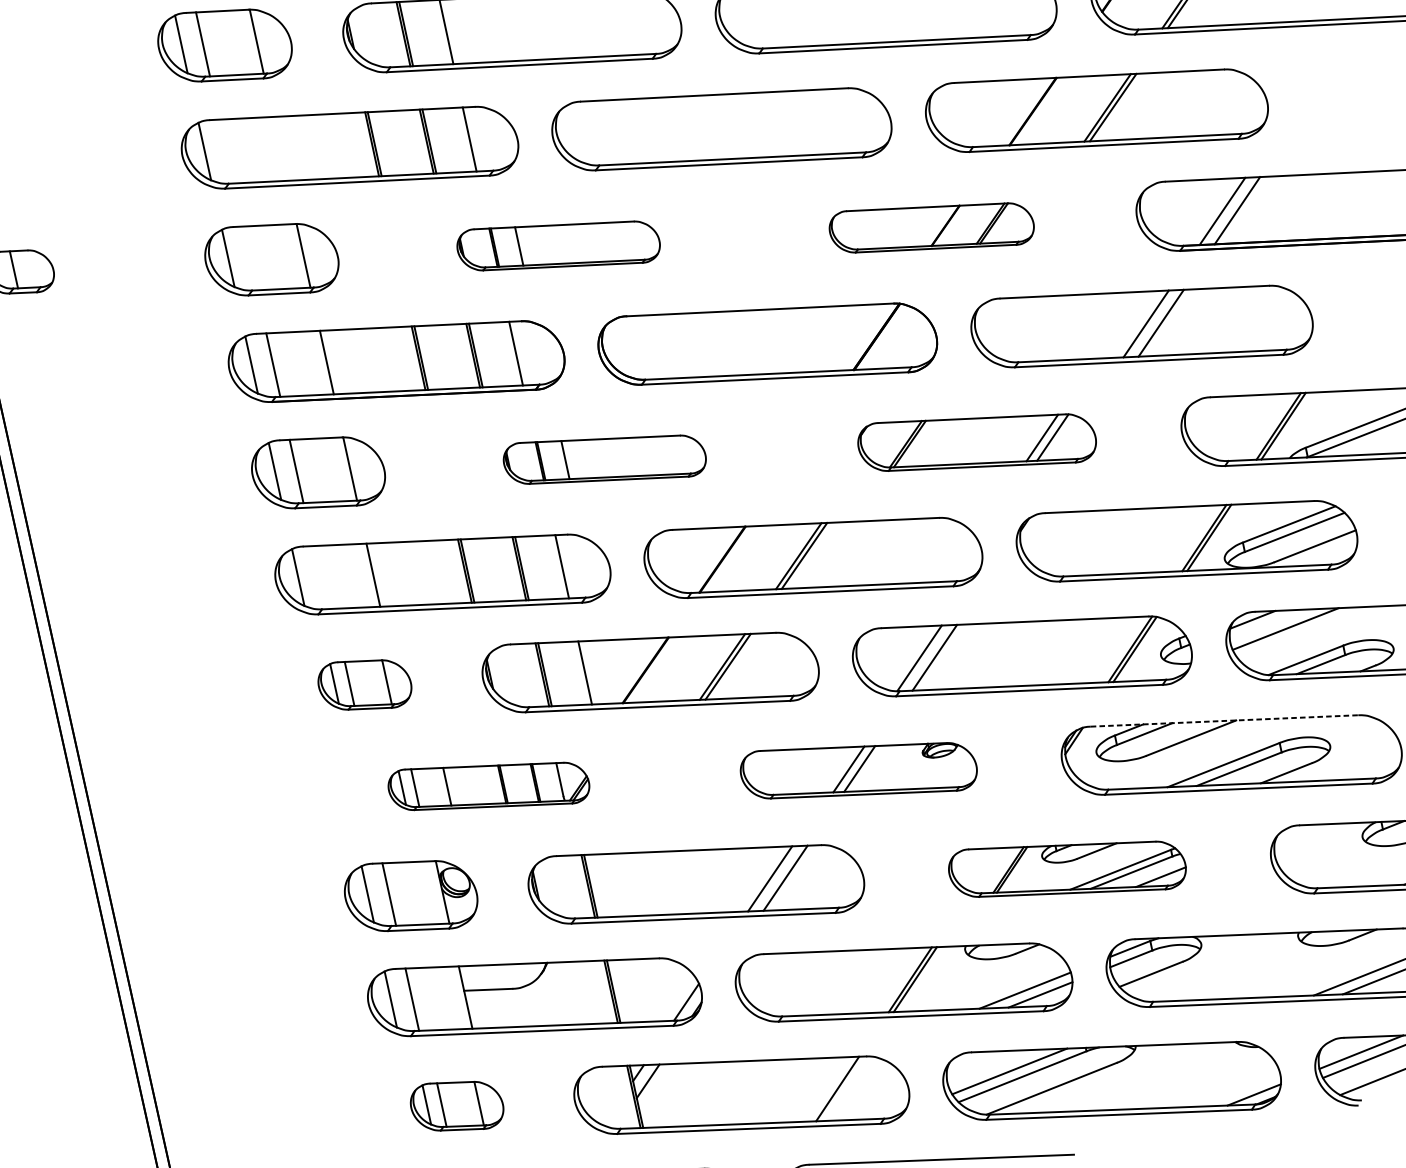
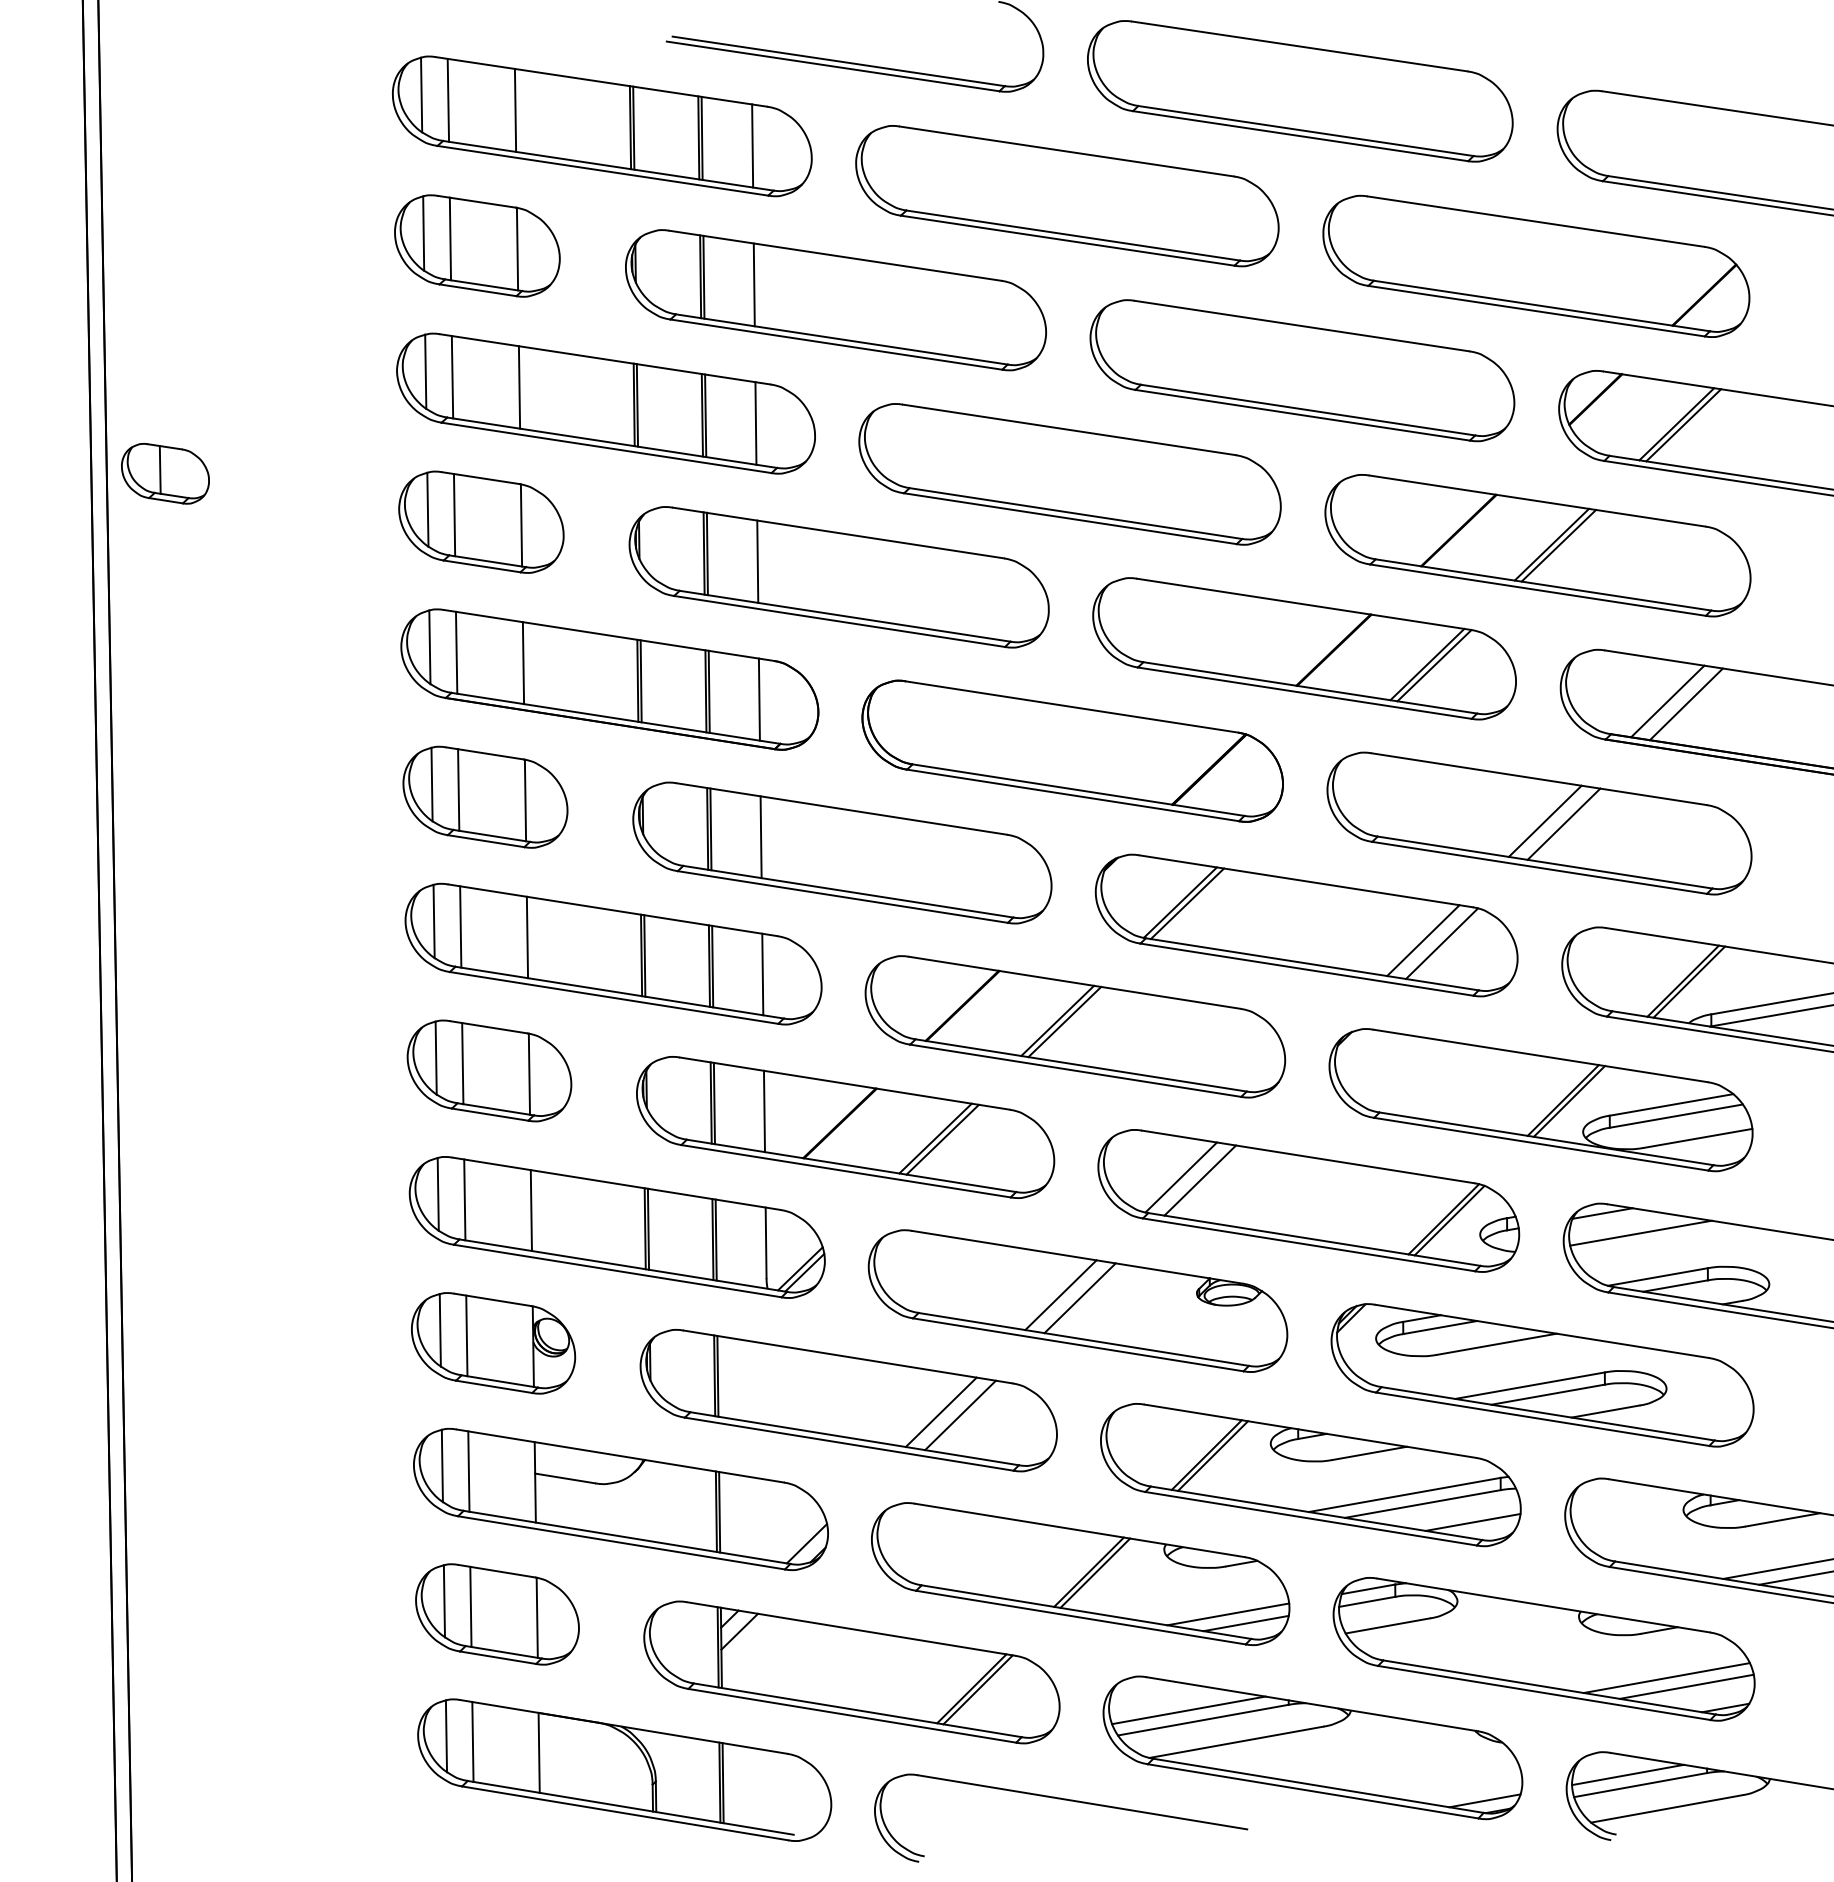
line: (280, 148) -> (519, 387), added
line: (226, 151) -> (452, 377), added
part: (931, 227) -> (1304, 648), size x1.67
part: (558, 246) -> (838, 577), size x1.67
line: (249, 258) -> (454, 515), added
part: (977, 442) -> (1306, 925), size x1.43
part: (604, 459) -> (842, 852), size x1.67
line: (319, 577) -> (460, 926), added
part: (364, 684) -> (489, 1070), size x1.43
line: (1224, 720) -> (1542, 1331), dashed -> solid
part: (858, 770) -> (1077, 1300), size x1.43
part: (488, 786) -> (616, 1227), size x1.67
part: (1067, 869) -> (1310, 1475), size x1.43
line: (842, 1088) -> (977, 1689), added
part: (457, 1106) -> (497, 1614), size x1.43

